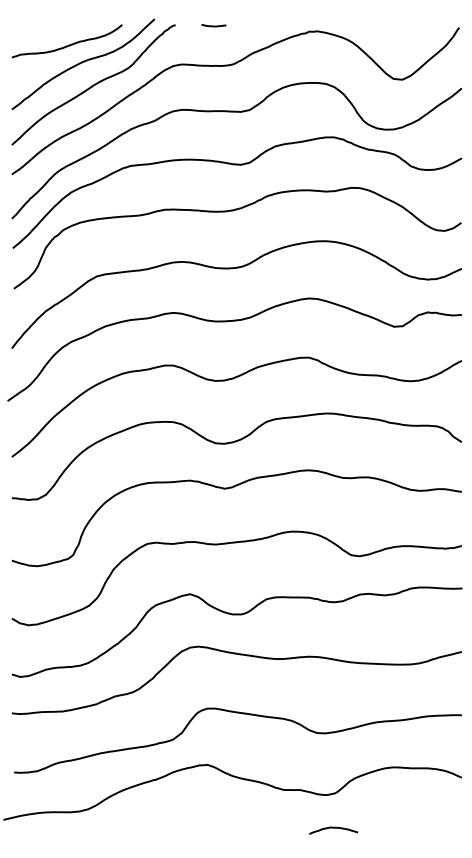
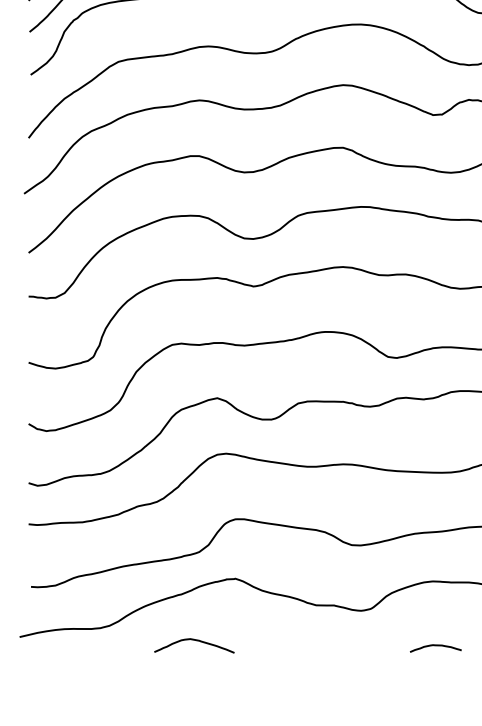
curve: (168, 823) -> (194, 640), added
curve: (333, 828) -> (435, 646), moved

